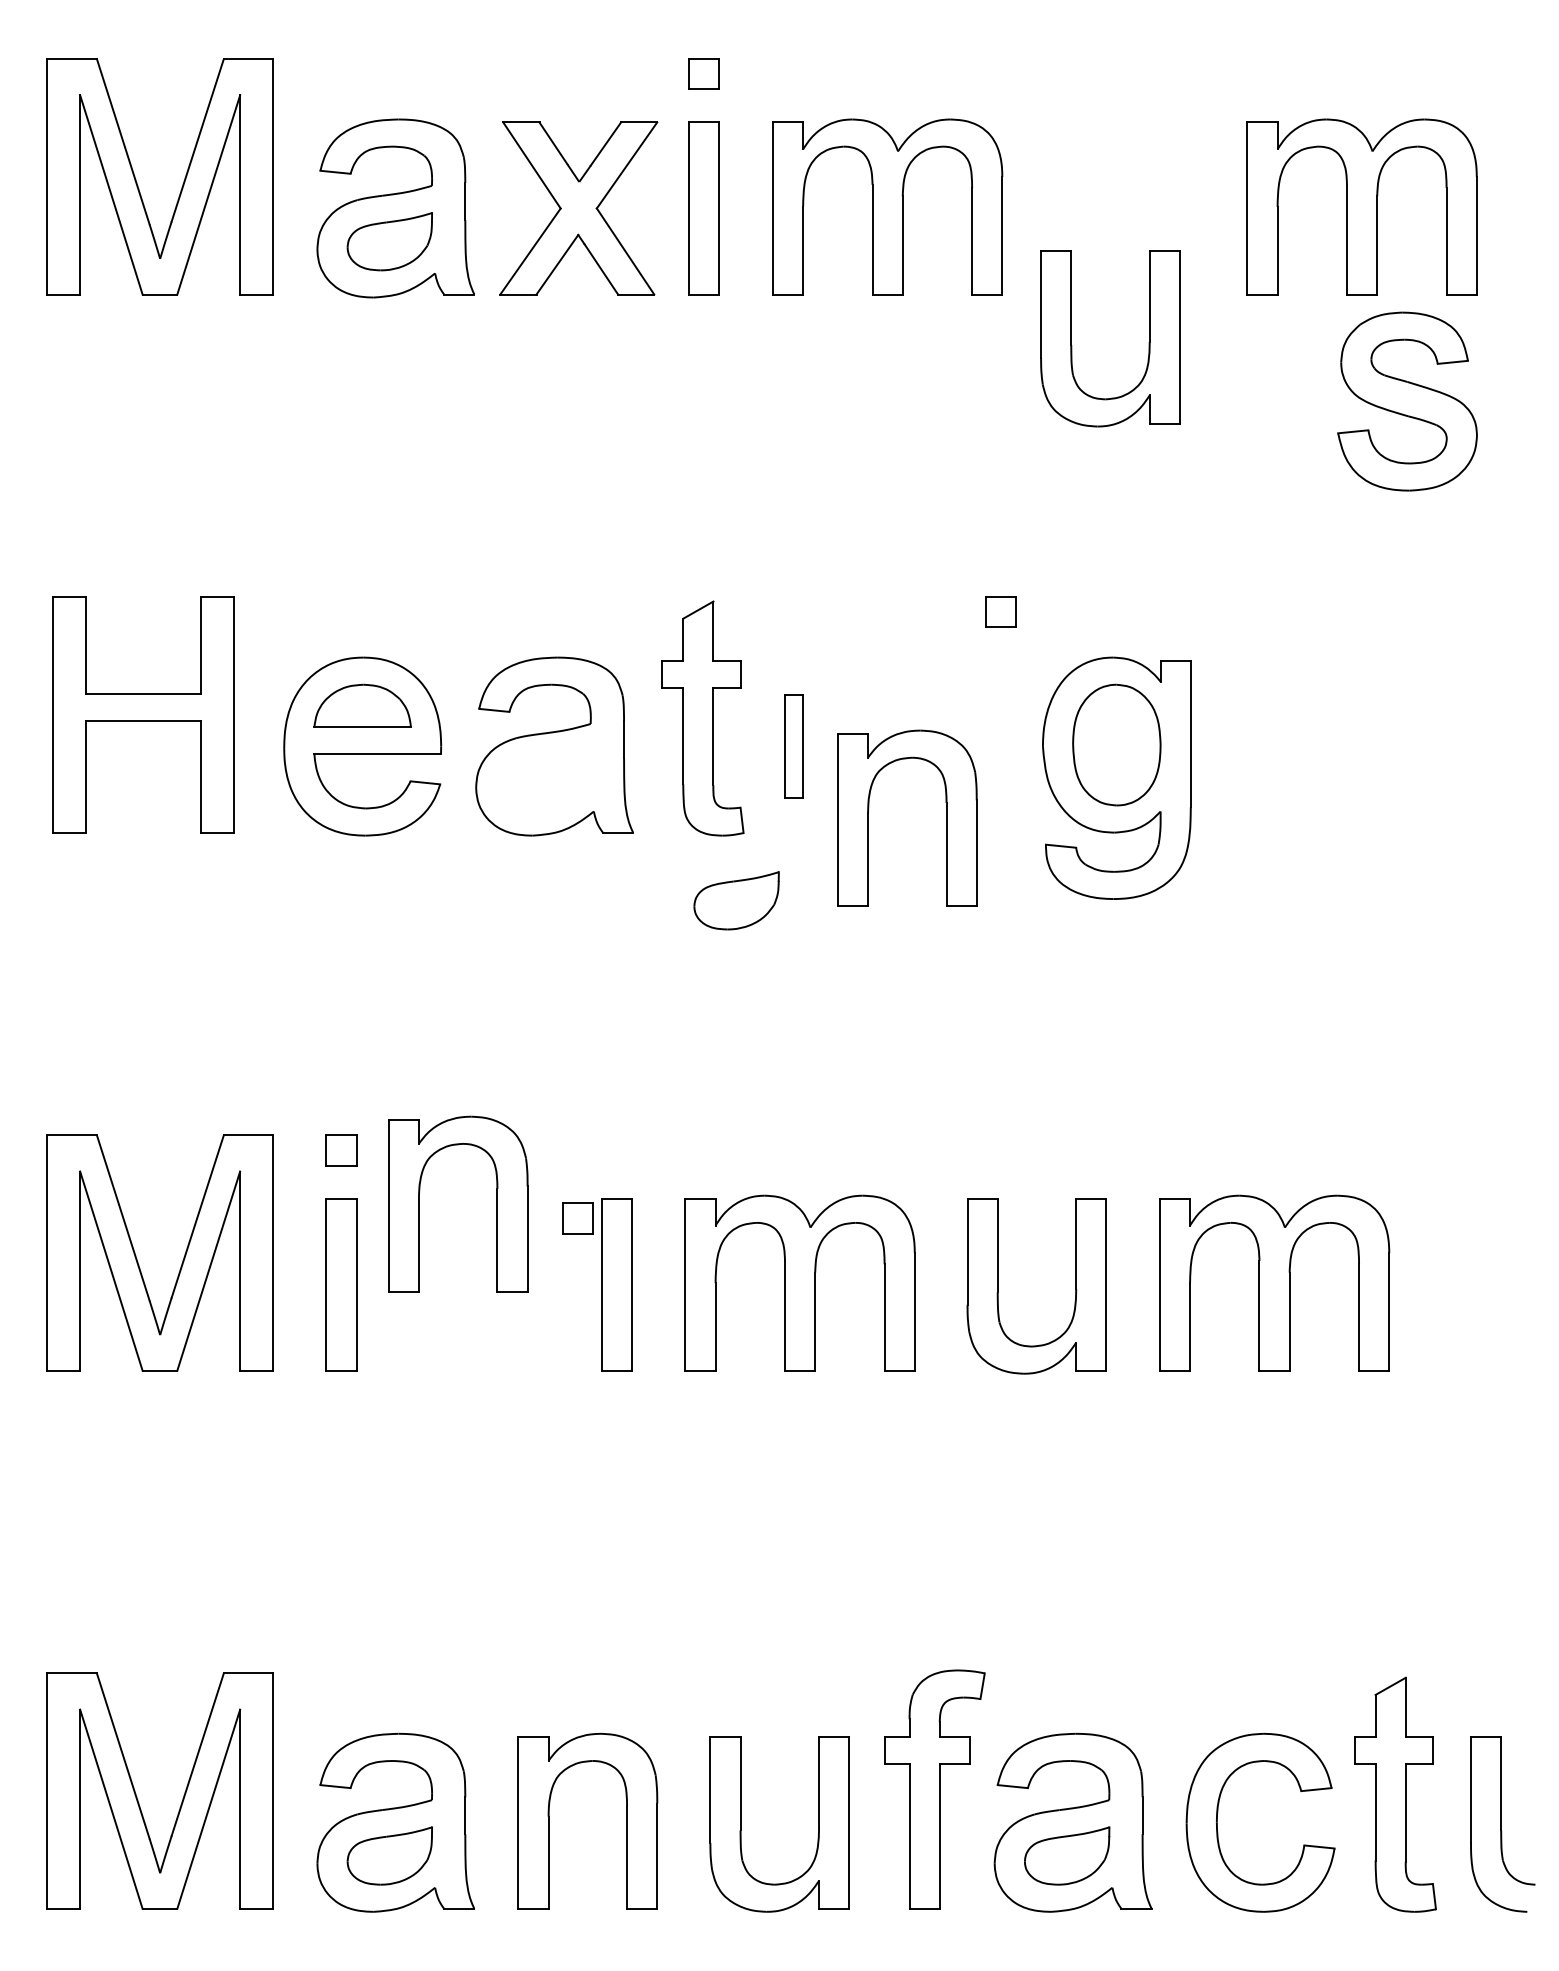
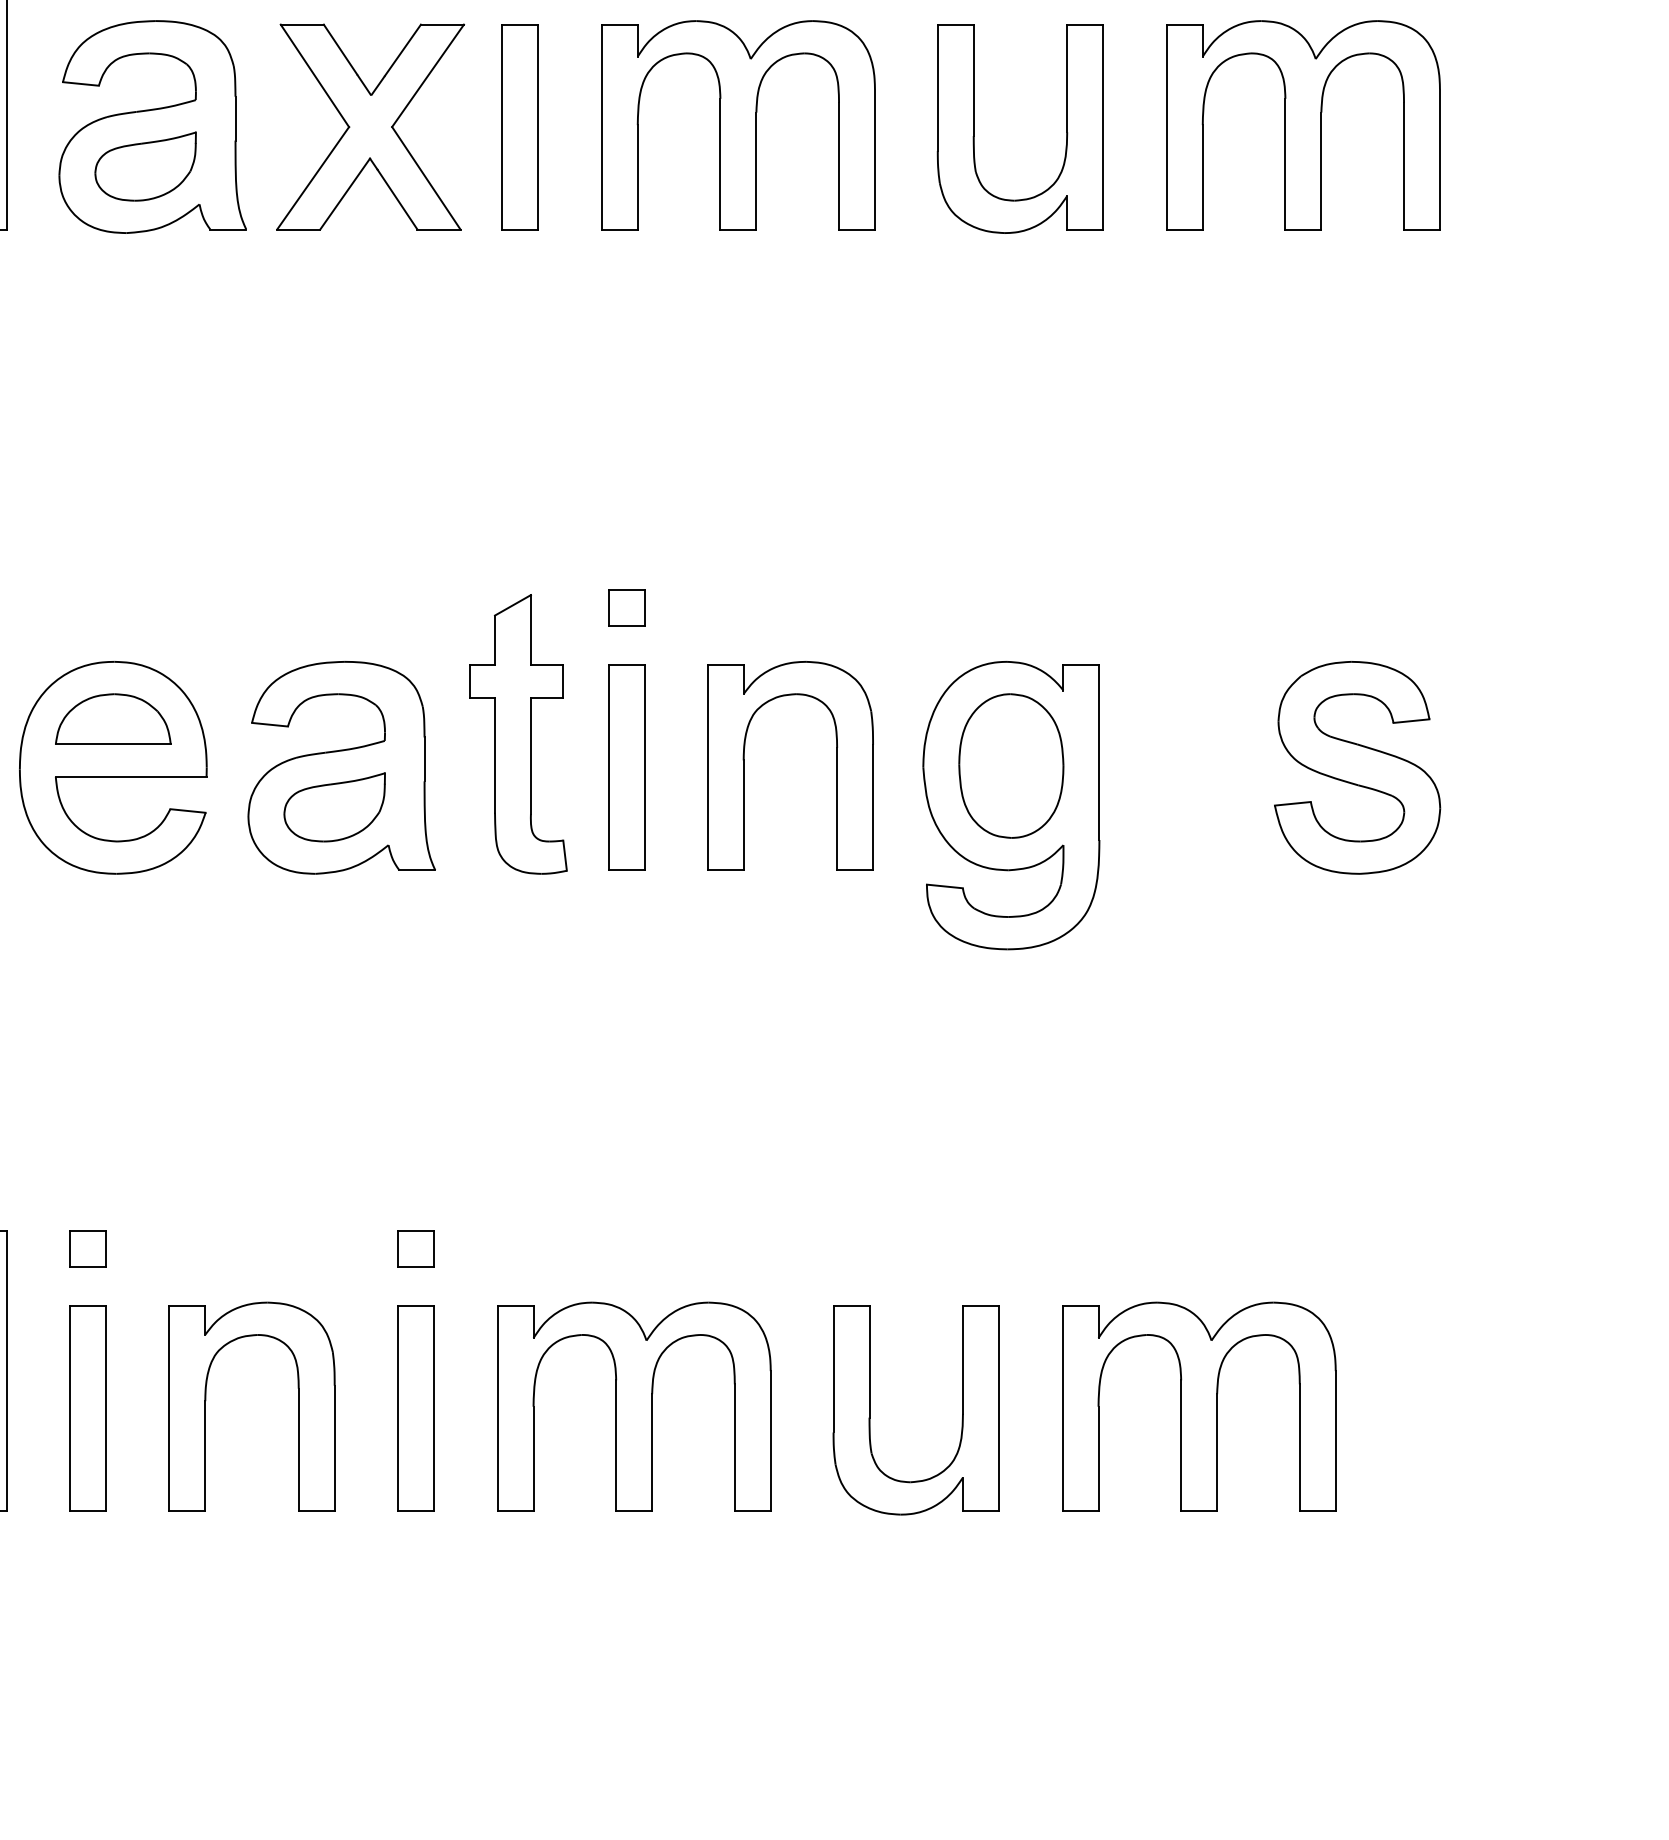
part: (1148, 342) -> (1065, 133), moved
part: (1407, 401) -> (1357, 767), moved
part: (1000, 611) -> (626, 606), moved
part: (793, 746) -> (626, 767), size x1.67
part: (868, 817) -> (744, 765), moved
part: (736, 900) -> (334, 807), moved
part: (496, 1203) -> (297, 1405), moved
part: (577, 1218) -> (415, 1248), moved

